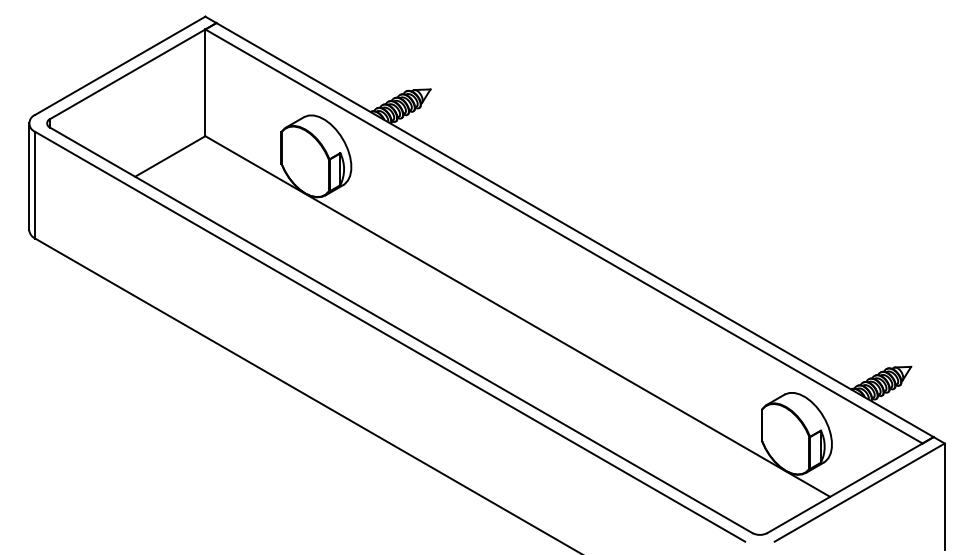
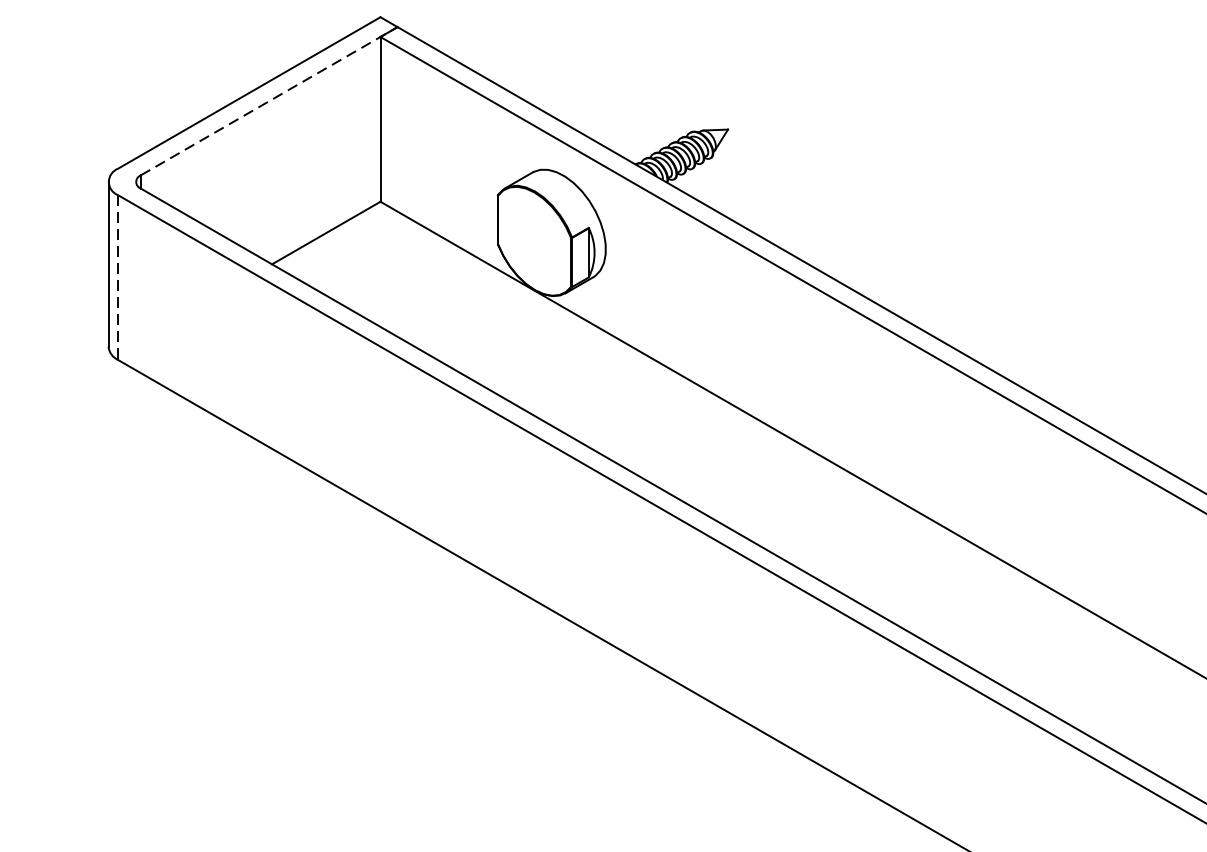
line: (133, 70) -> (269, 100), solid -> dashed
line: (35, 185) -> (118, 277), solid -> dashed

